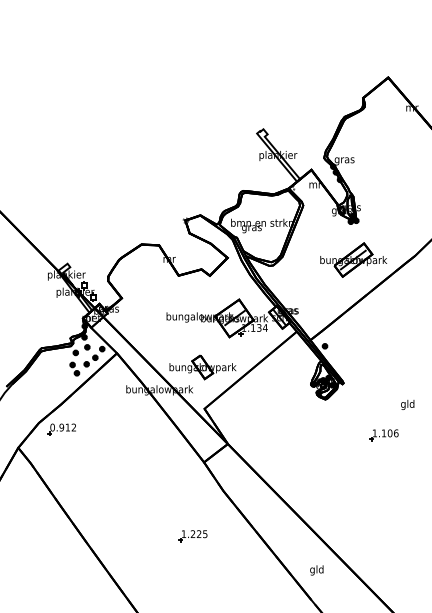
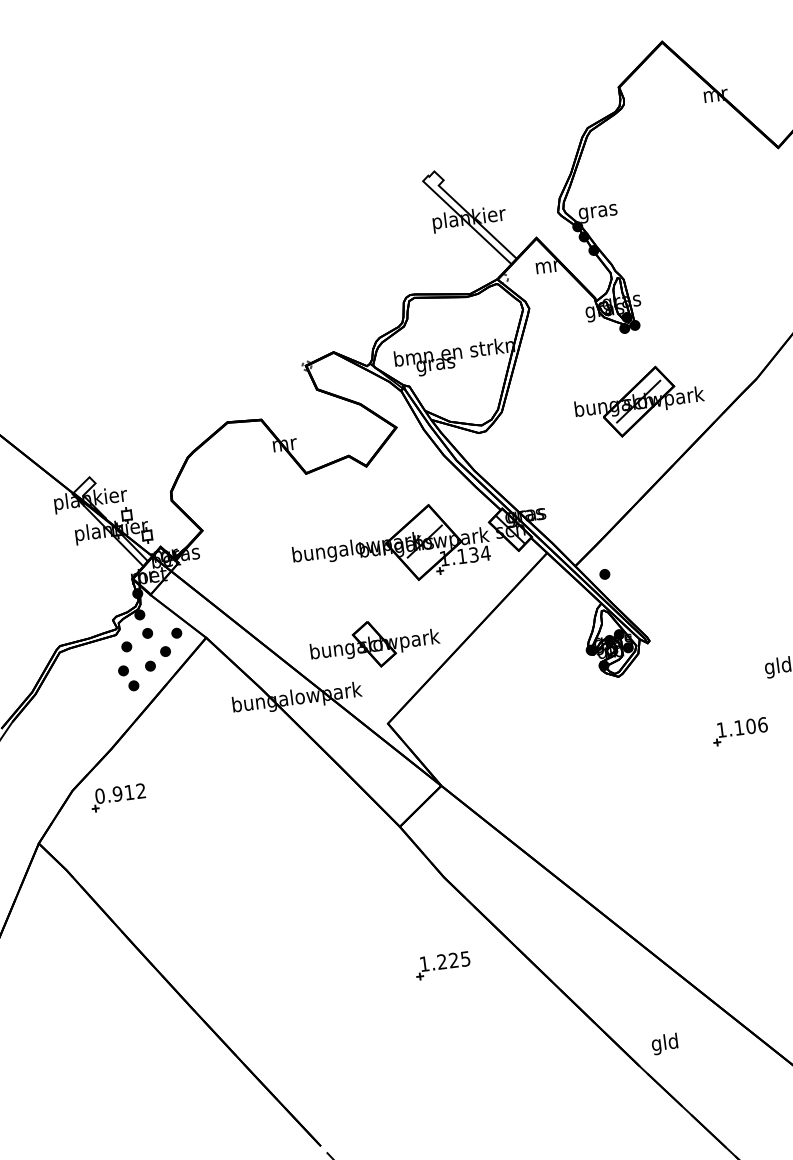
part: (192, 536) -> (441, 966), moved
text: (316, 570) -> (664, 1044), moved

